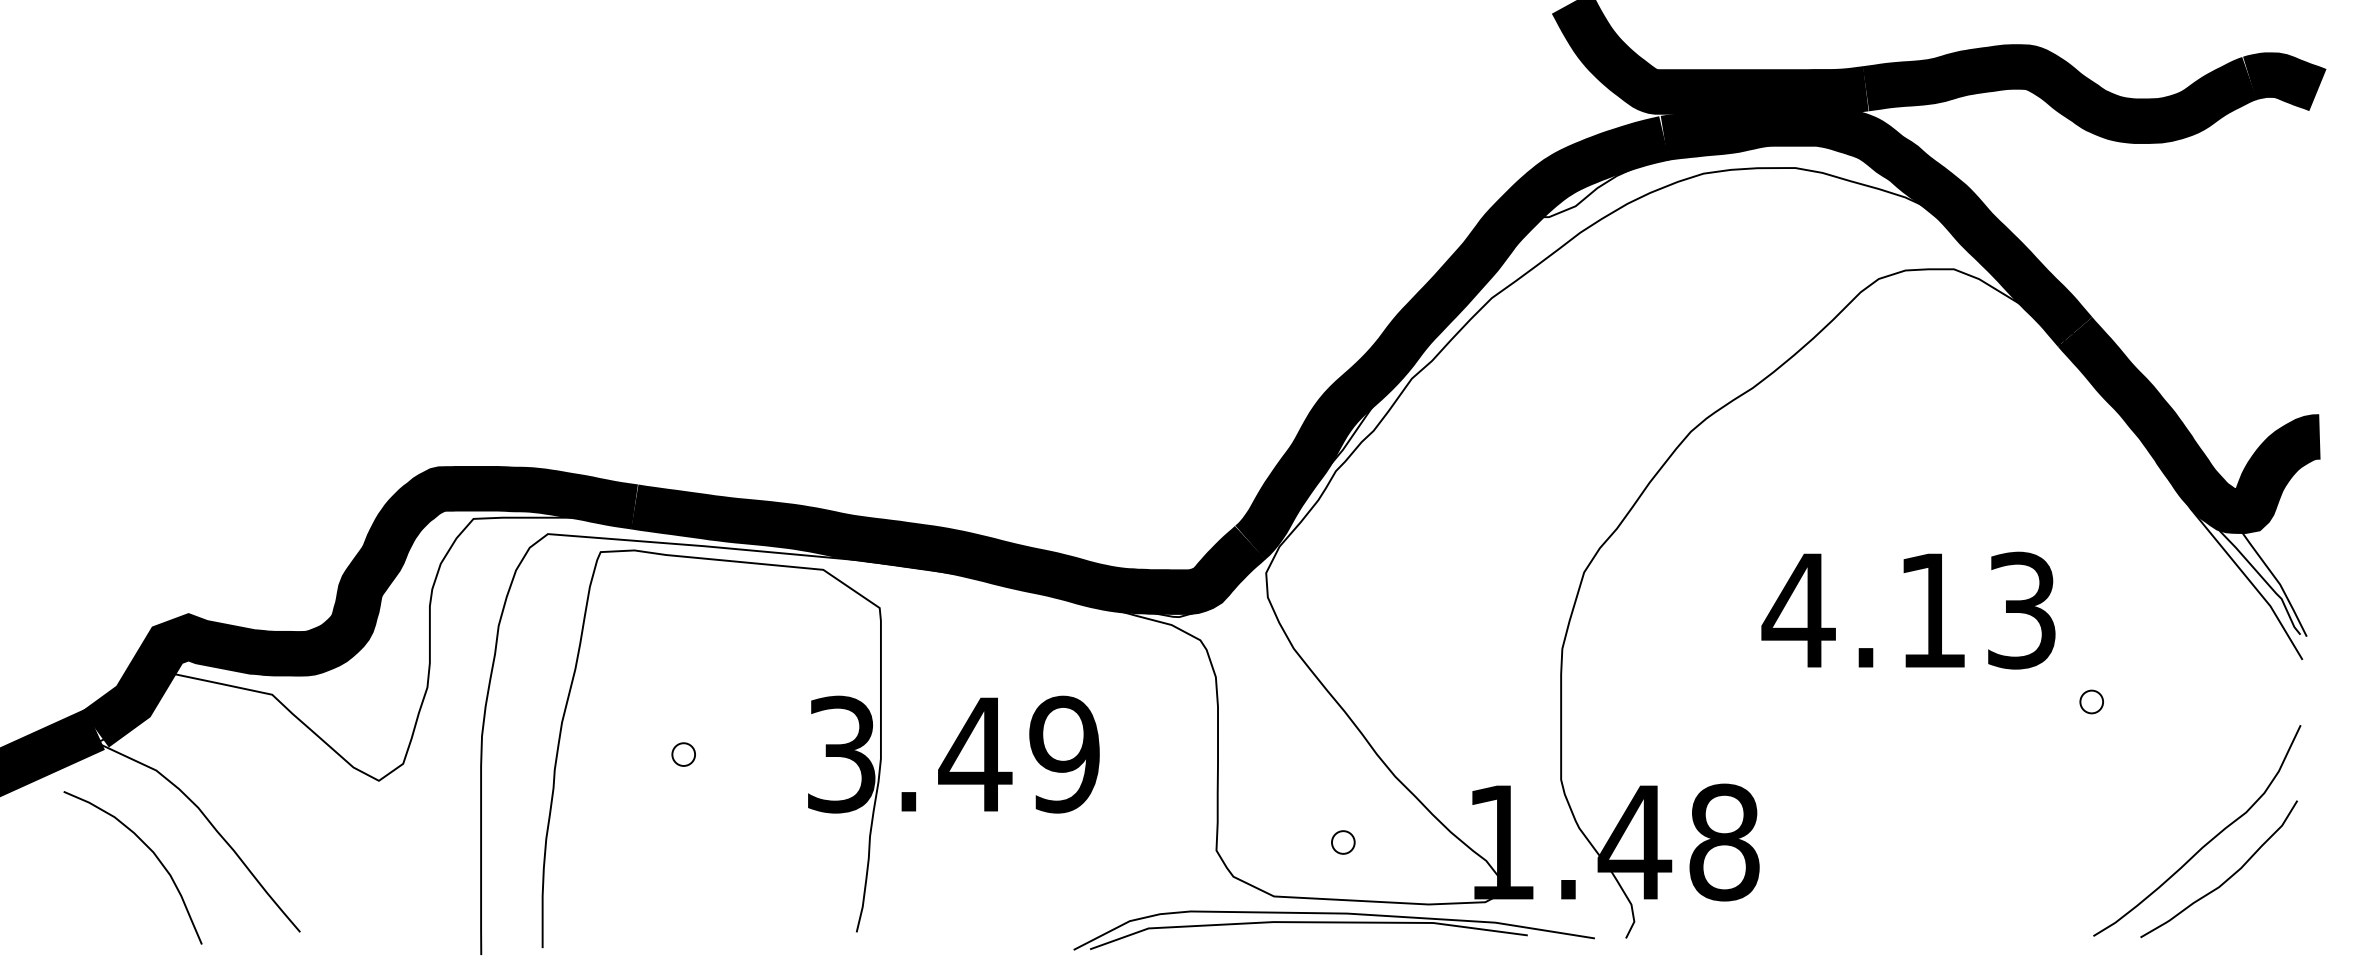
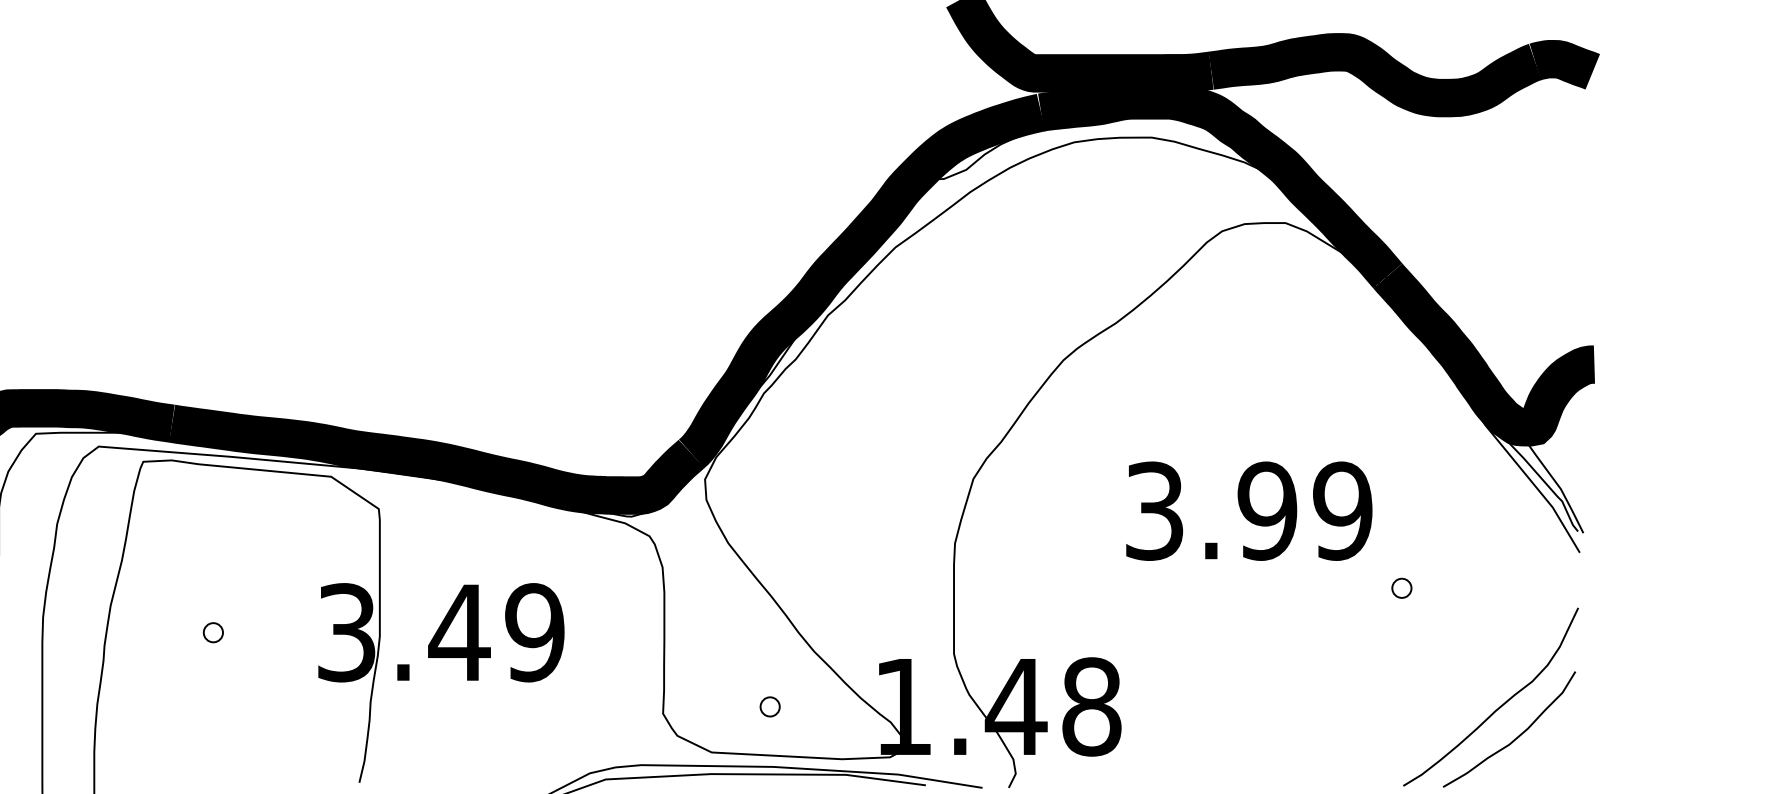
text: (1908, 610) -> (1247, 511), 4.13 -> 3.99

